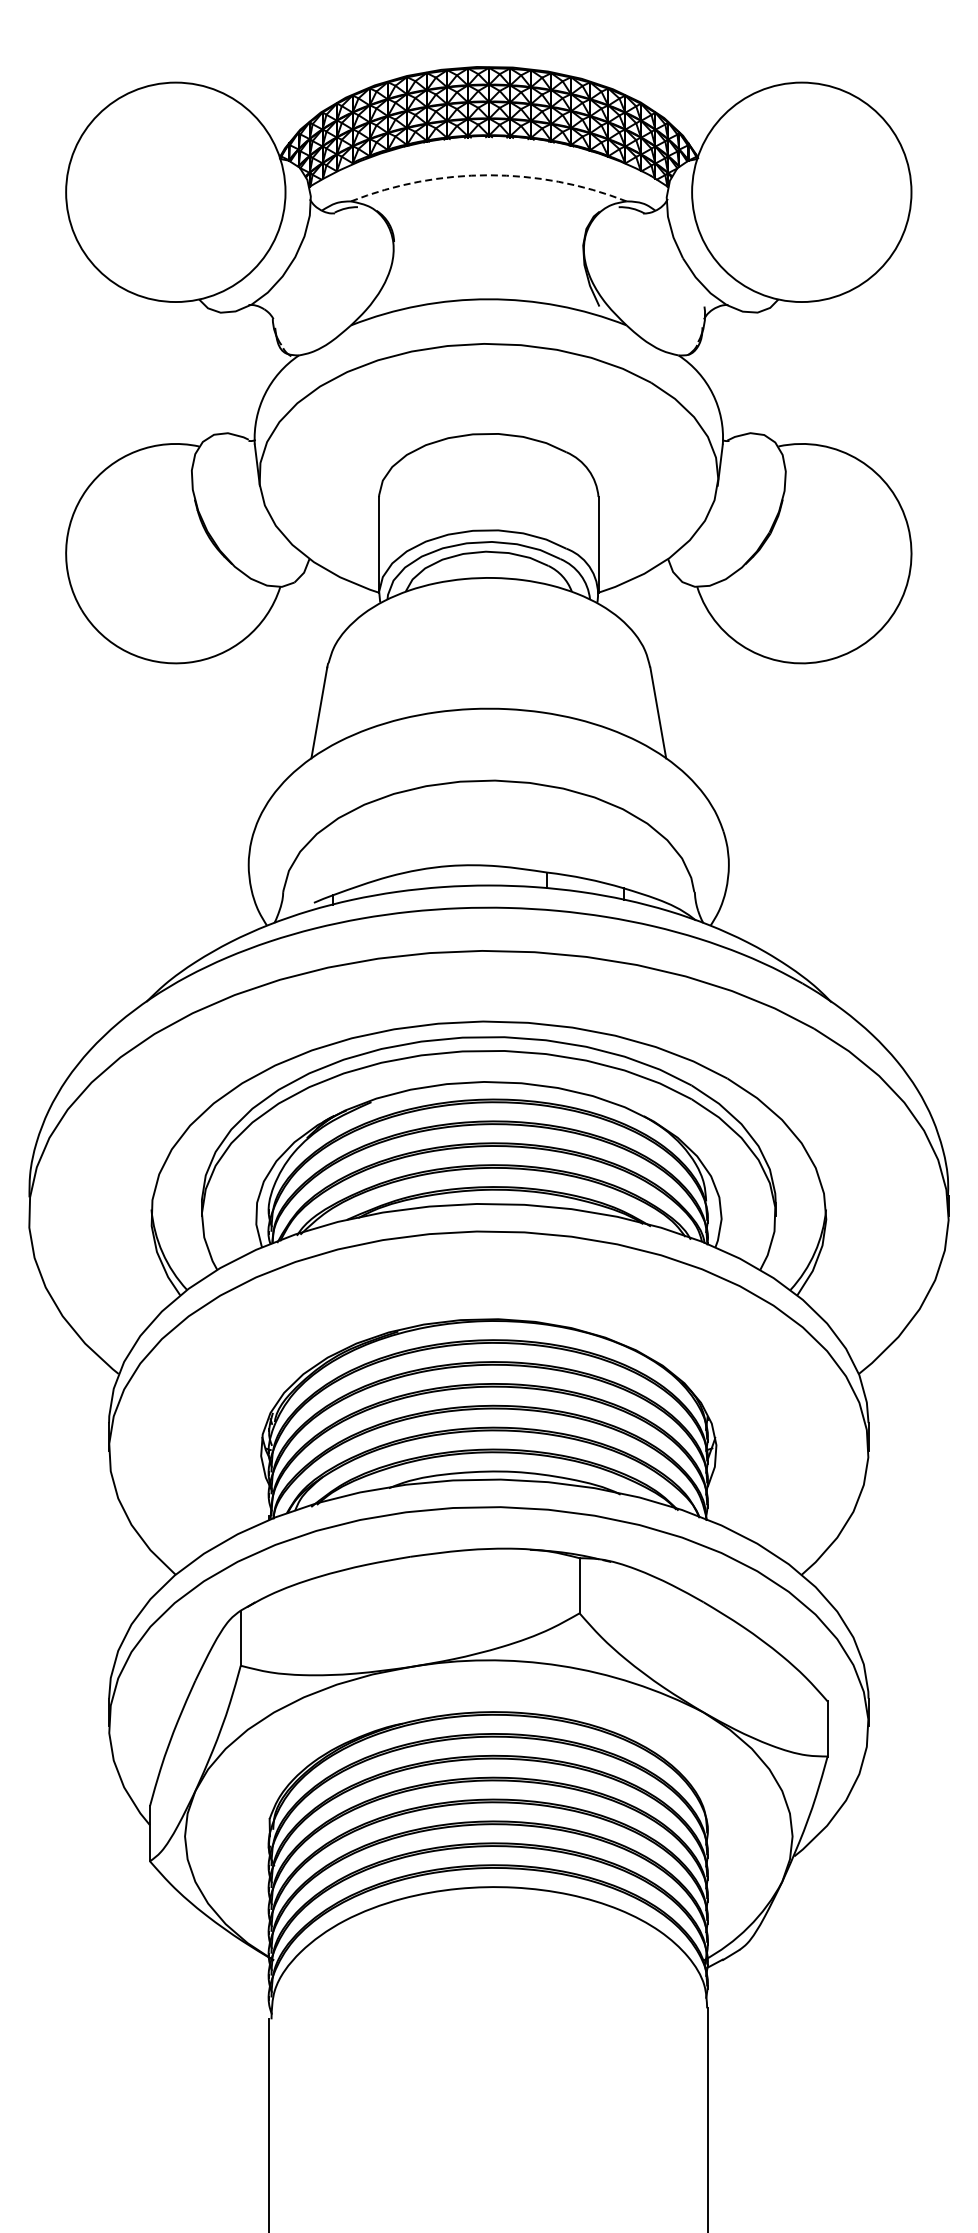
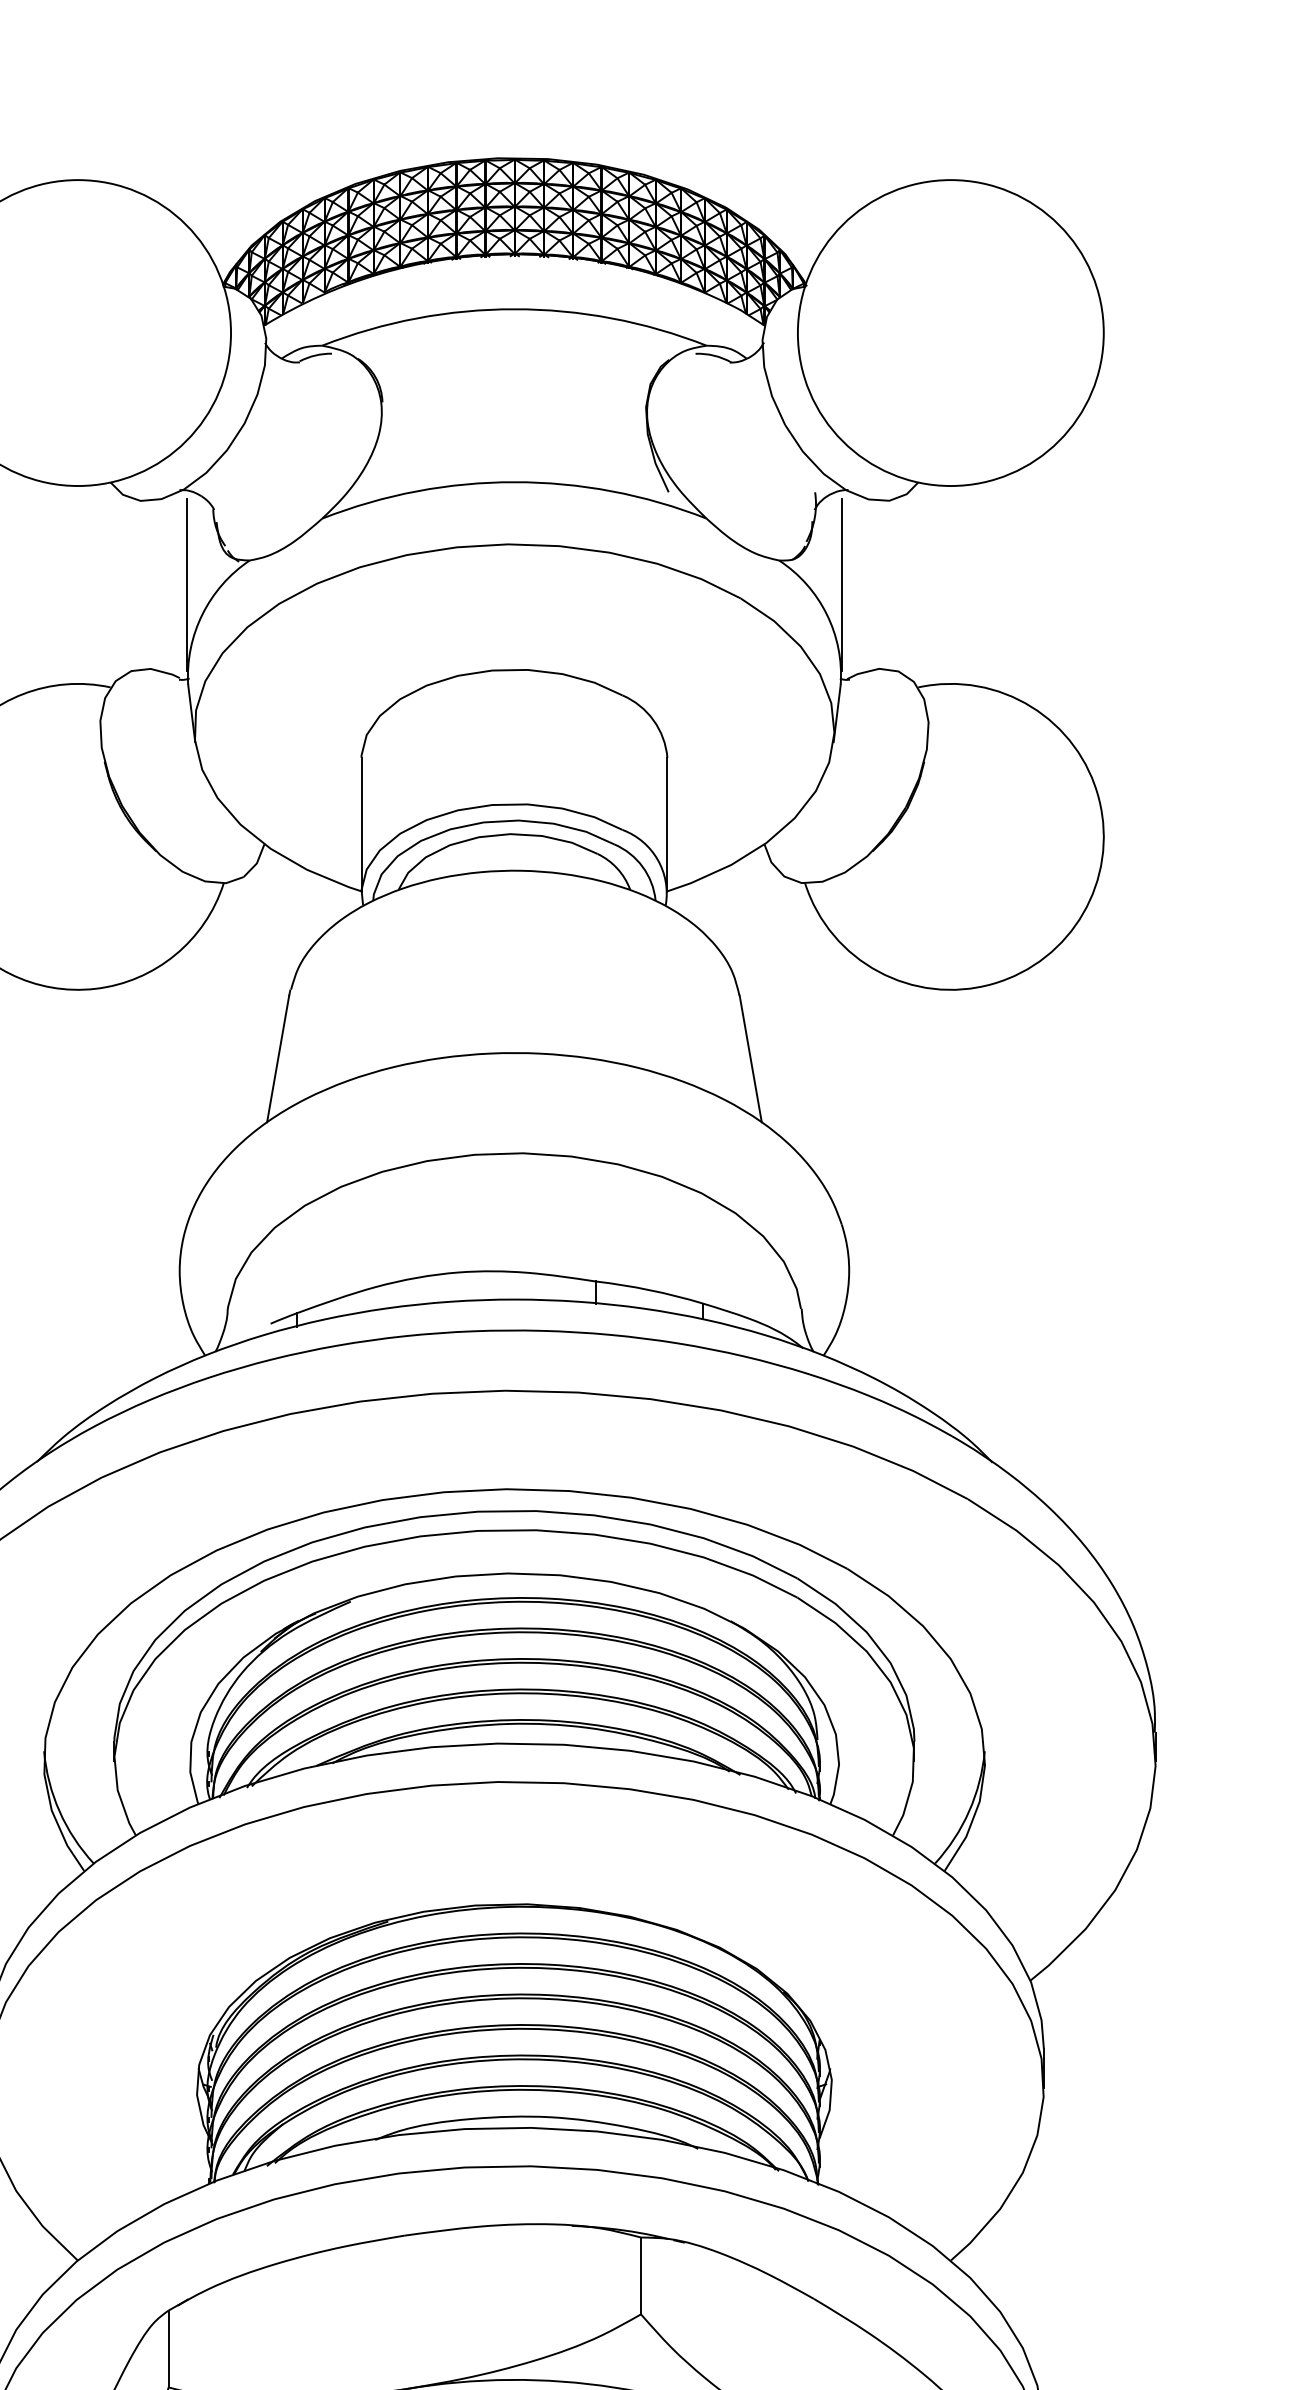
arc: (488, 175) -> (514, 309), dashed -> solid
line: (254, 372) -> (187, 584), added
line: (723, 372) -> (841, 584), added

